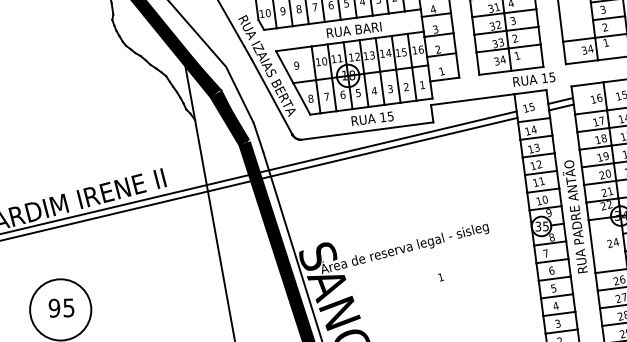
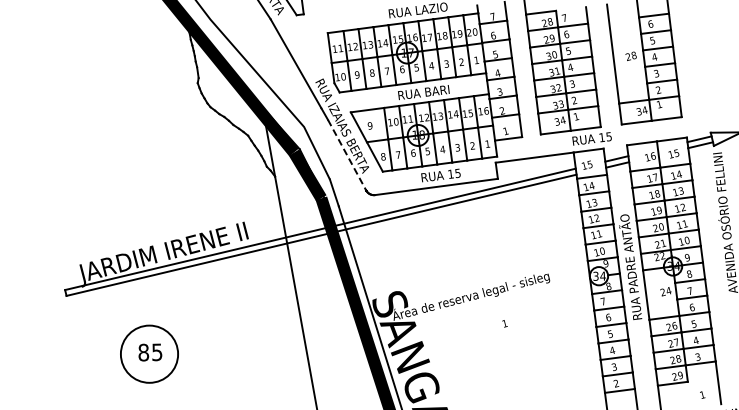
line: (272, 97) -> (347, 155), solid -> dashed
text: (545, 225) -> (602, 275), 35 -> 34
text: (54, 308) -> (143, 352), 95 -> 85

